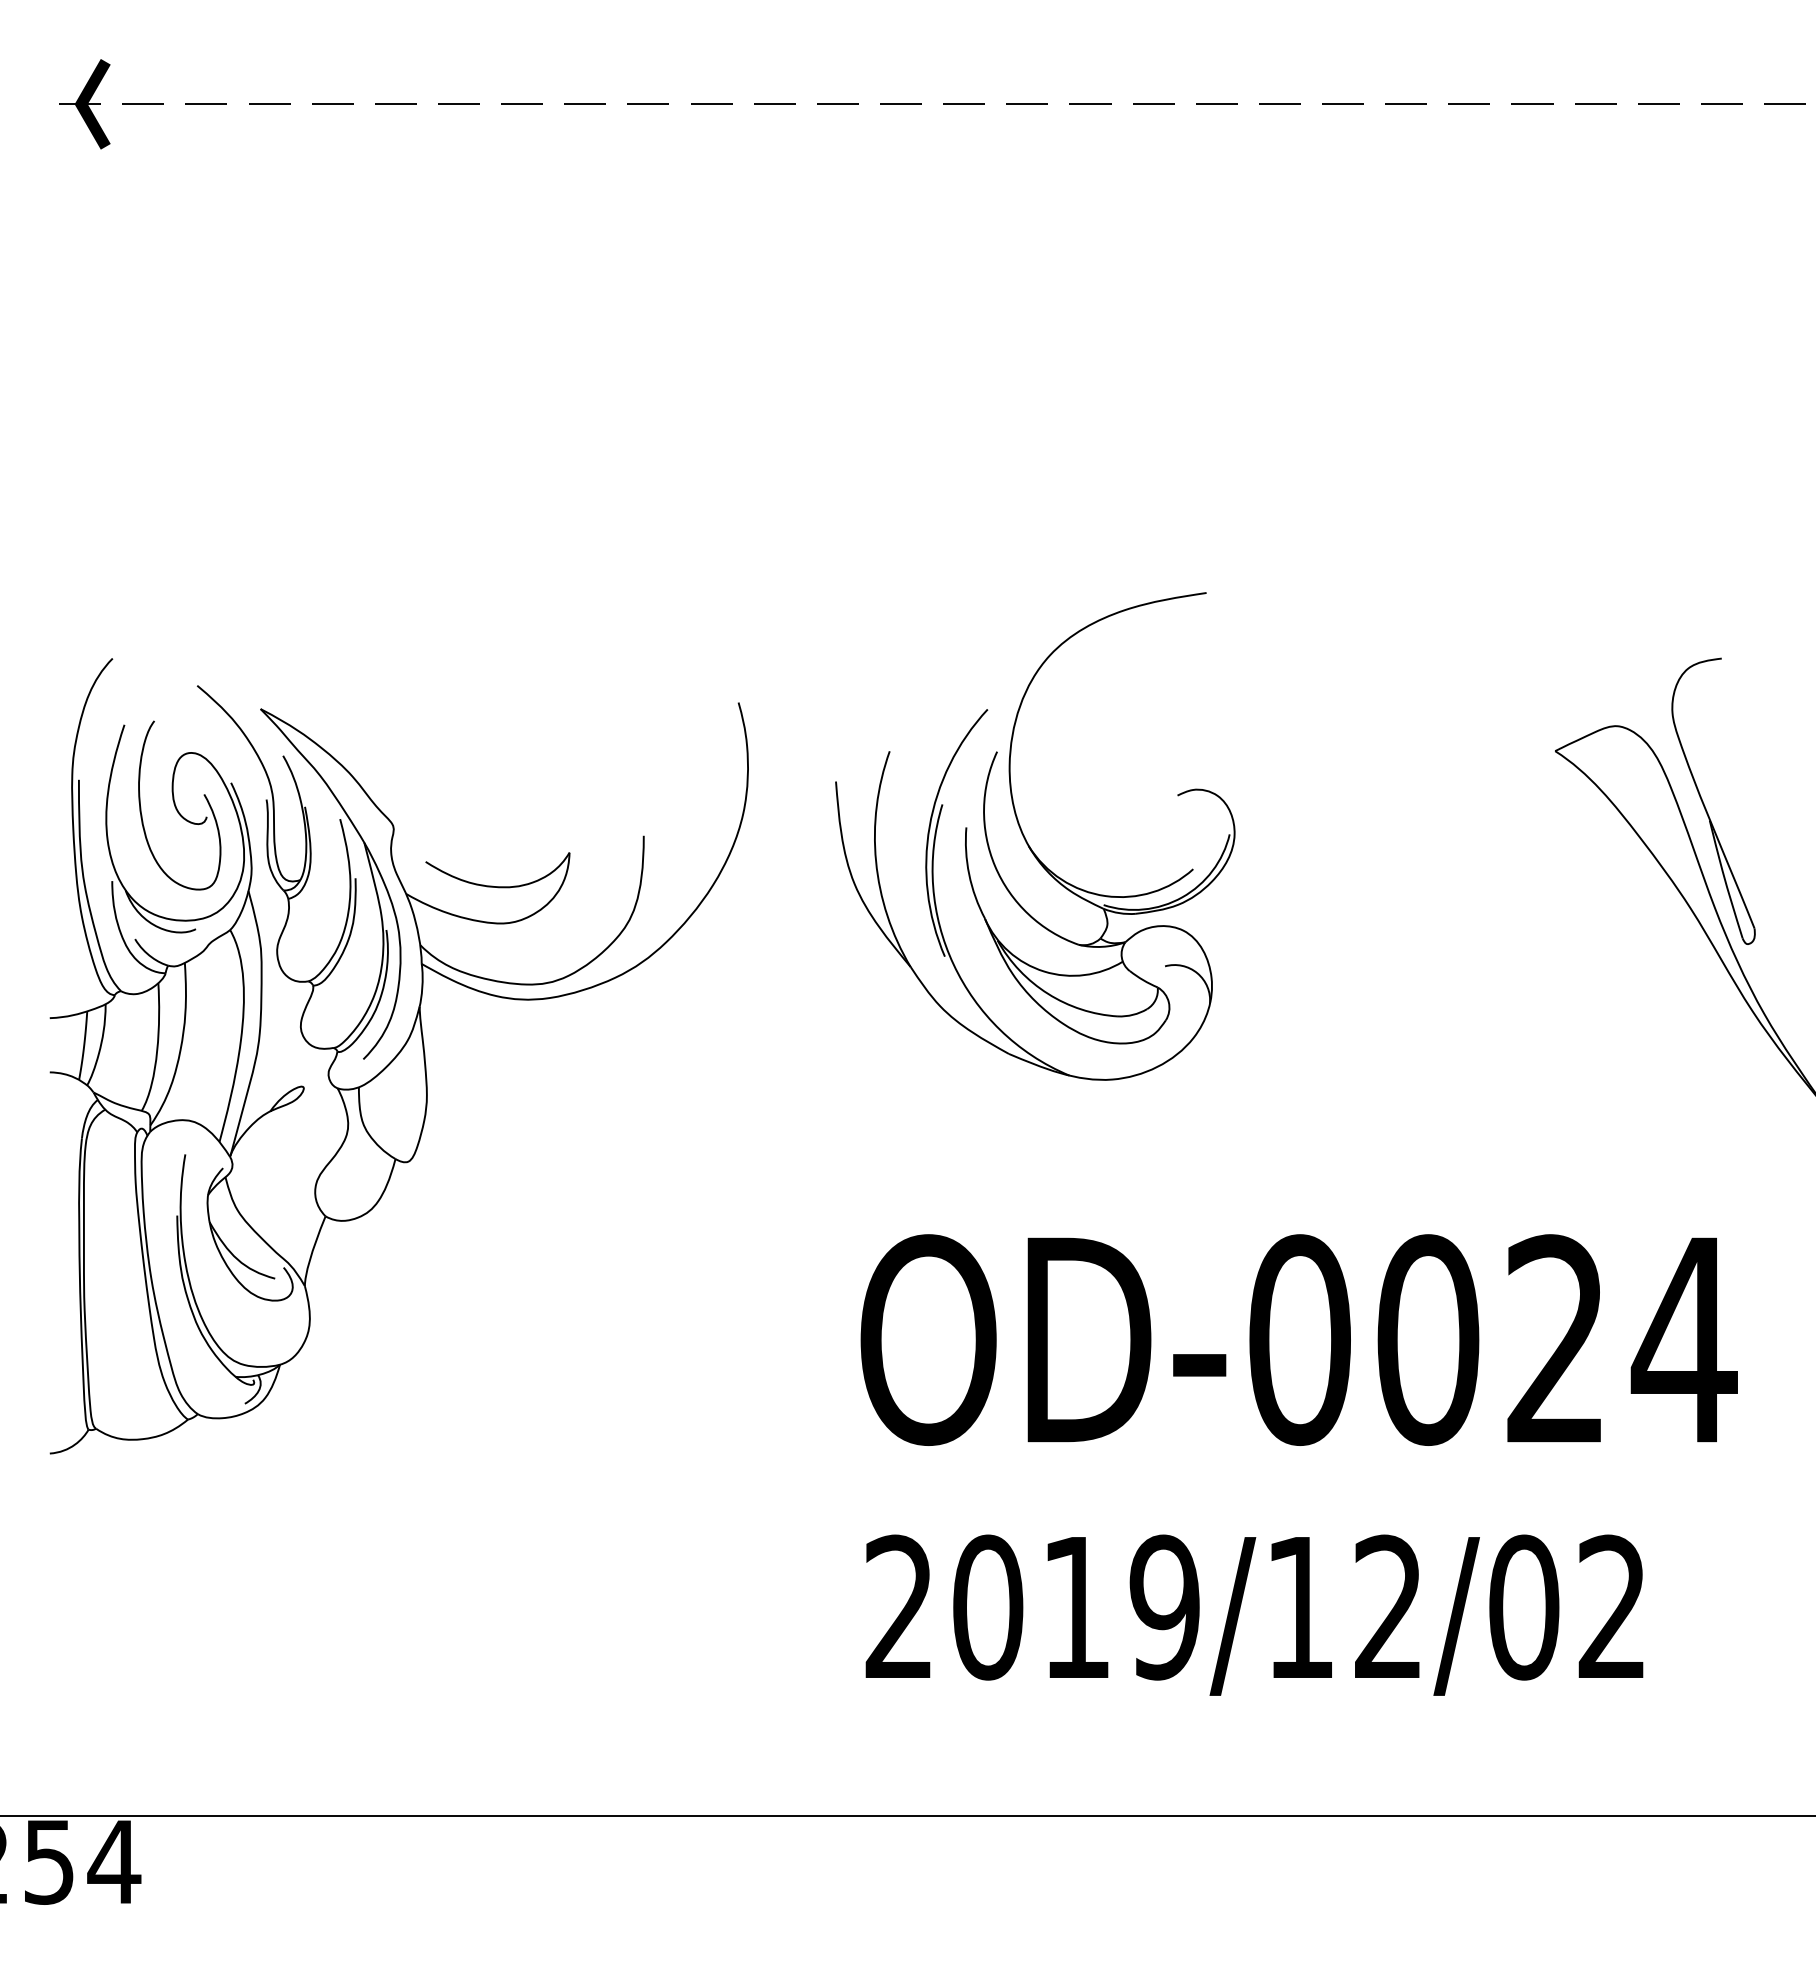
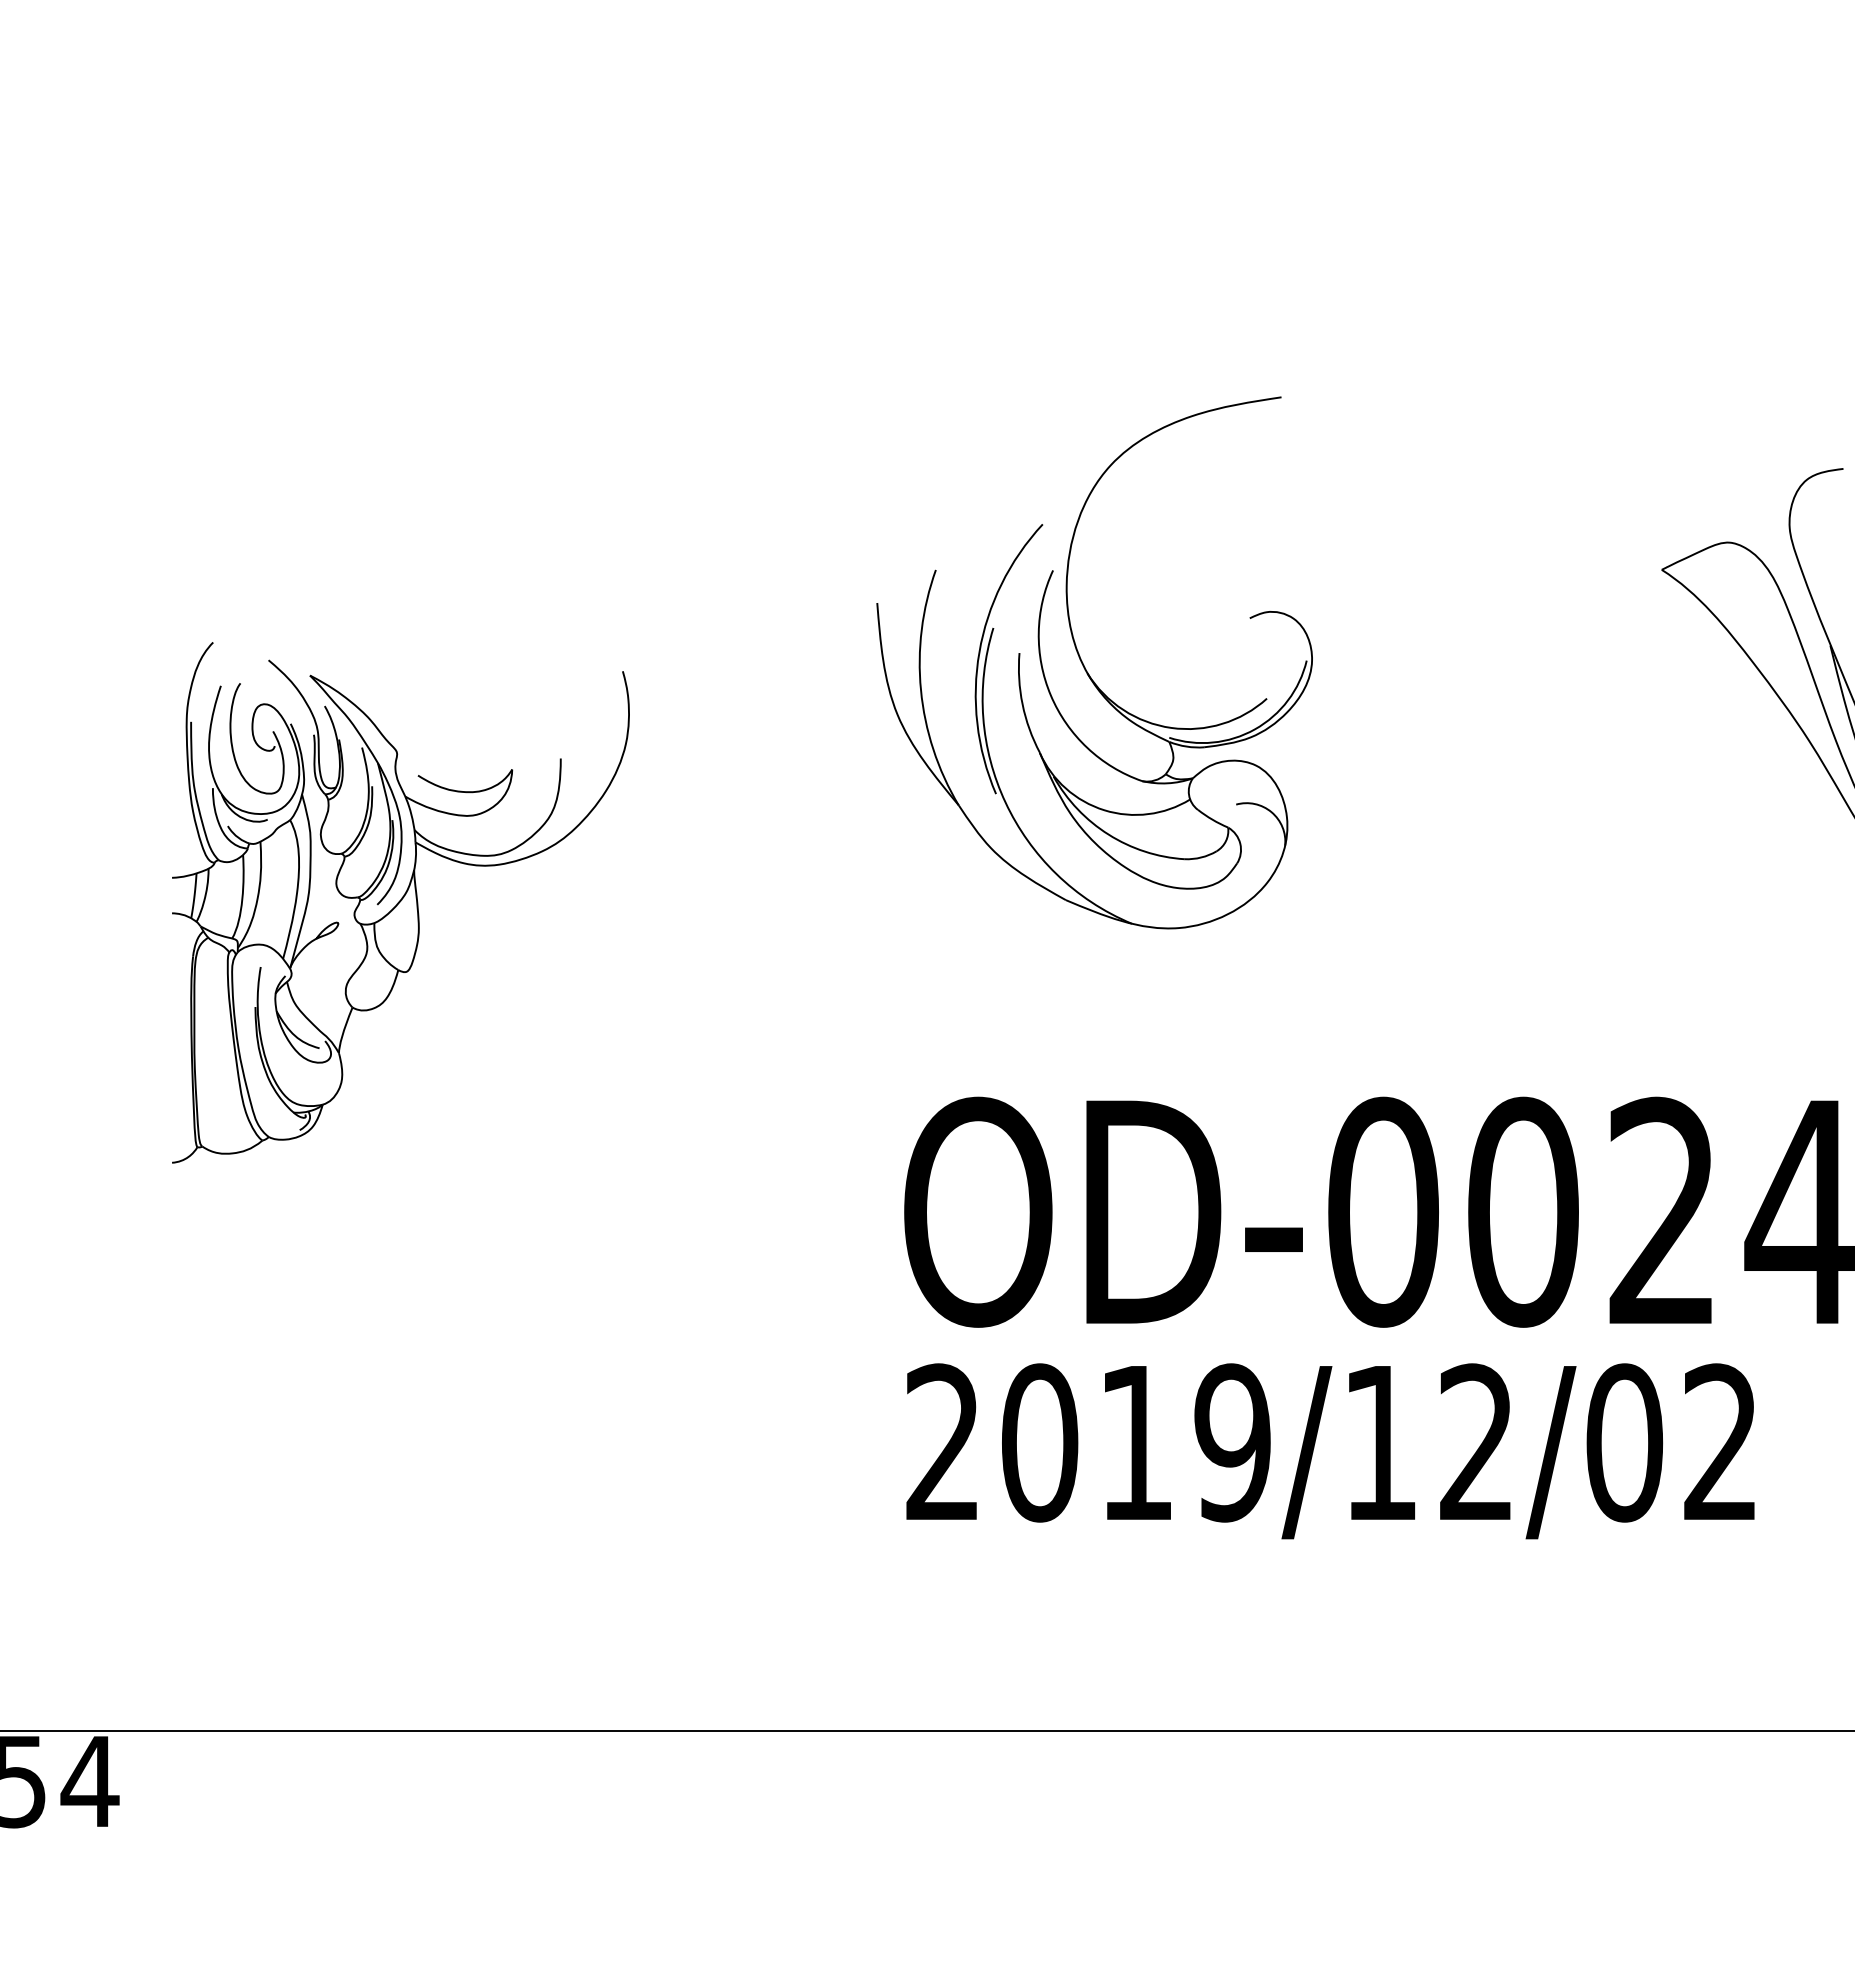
part: (398, 1056) -> (400, 902), size x0.6
text: (1254, 1614) -> (1330, 1450), moved

